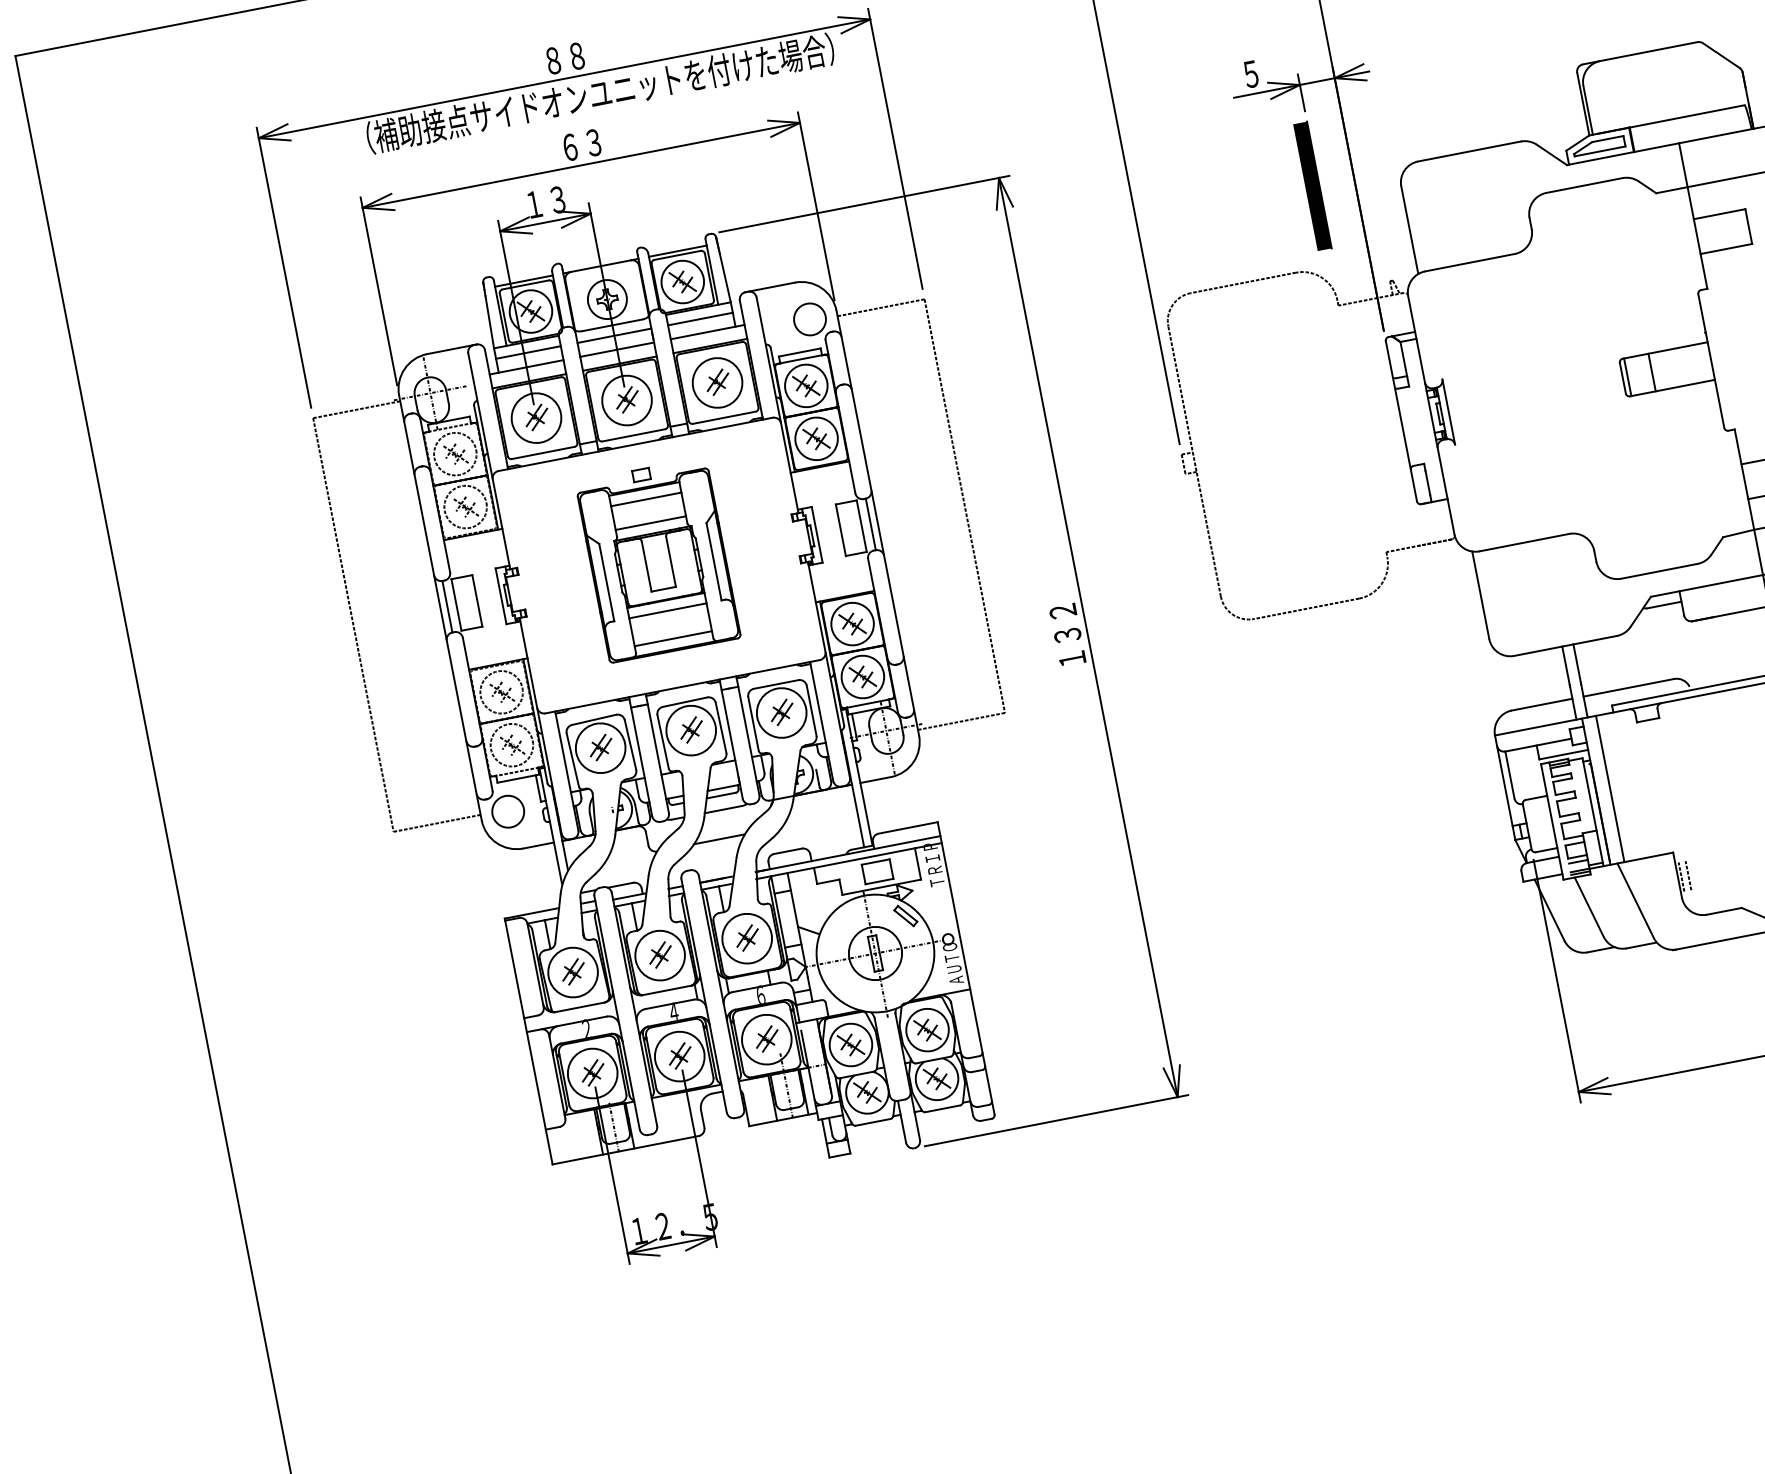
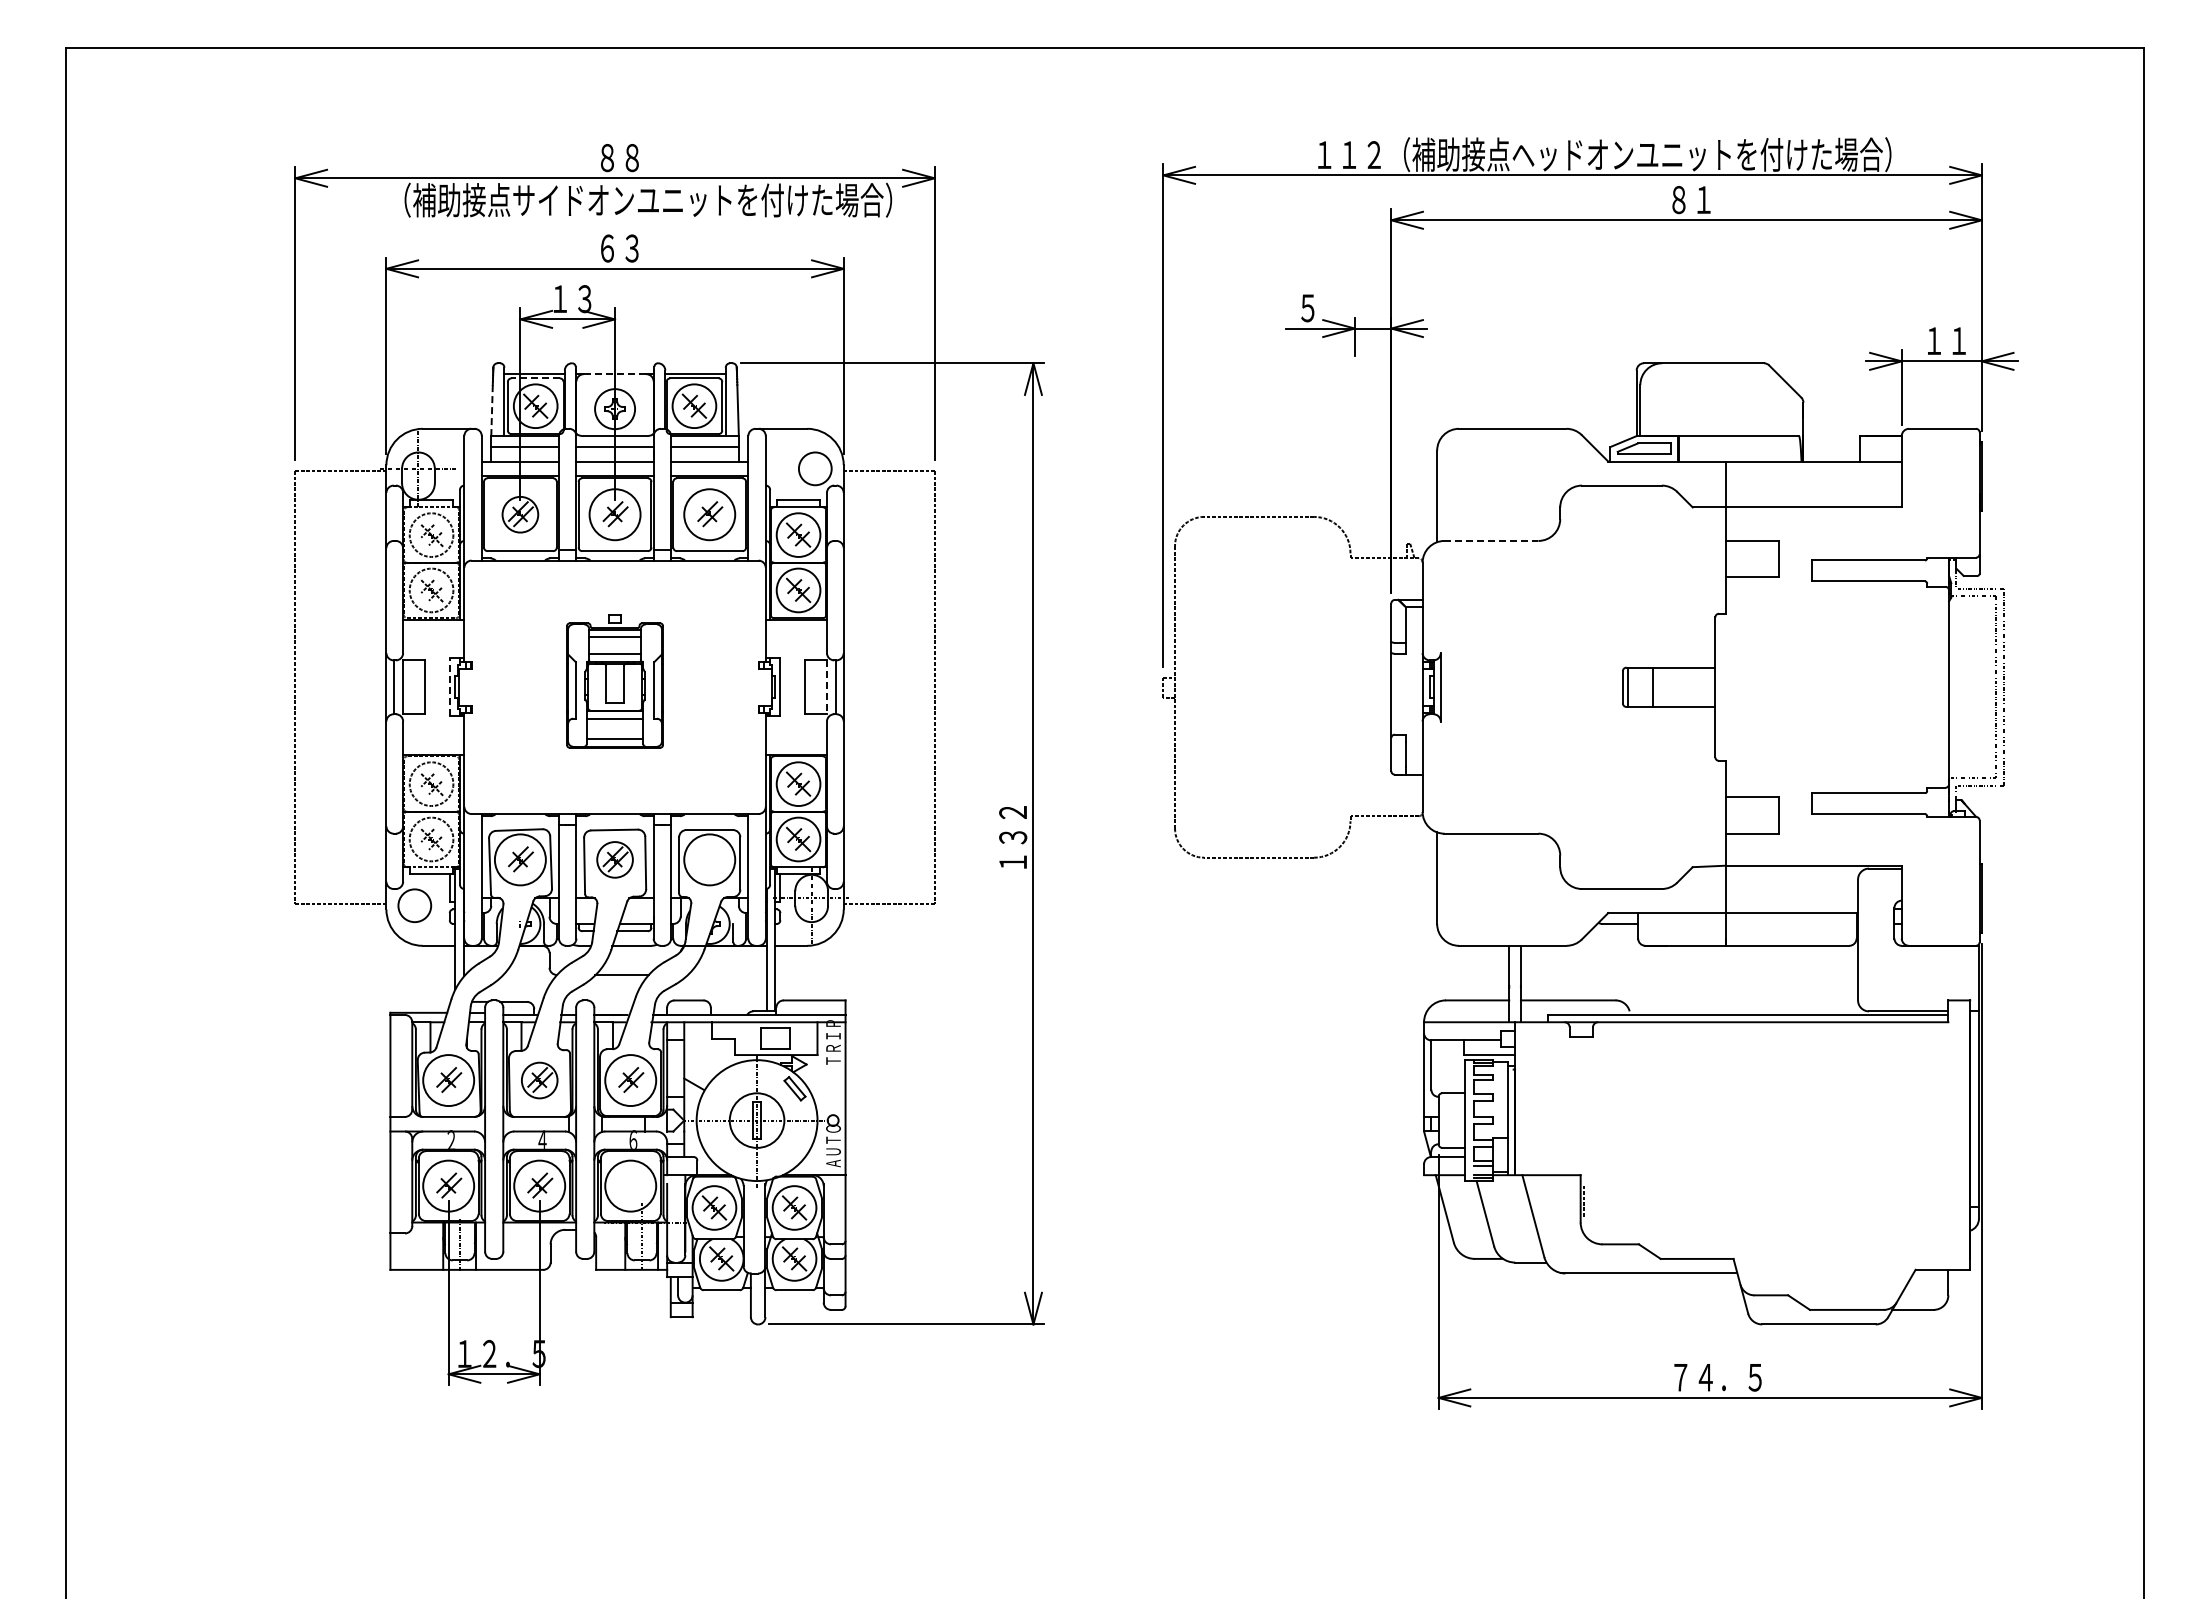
part: (1312, 185) -> (1347, 432), removed
line: (1469, 262) -> (1491, 540), solid -> dashed
line: (601, 266) -> (615, 374), solid -> dashed
line: (525, 285) -> (535, 378), solid -> dashed
line: (490, 323) -> (492, 410), solid -> dashed
circle: (535, 418) -> (519, 514), size x0.7
line: (861, 526) -> (826, 687), solid -> dashed
part: (657, 560) -> (614, 681), size x0.7
line: (500, 595) -> (449, 686), solid -> dashed
part: (782, 712) -> (710, 859), removed
circle: (690, 730) -> (614, 859), size x0.7
line: (1610, 788) -> (1529, 1098), removed
line: (1688, 875) -> (1591, 1201), removed
circle: (659, 955) -> (539, 1080), size x0.7
part: (767, 1038) -> (631, 1185), removed

